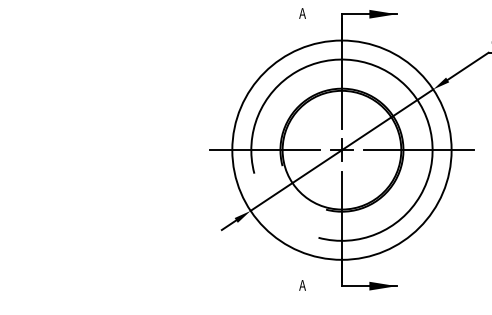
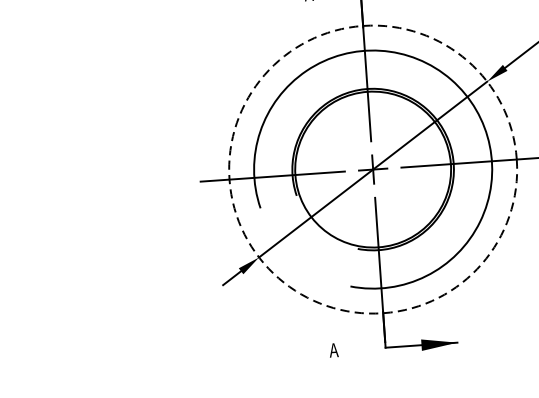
circle: (341, 149) -> (372, 168), solid -> dashed

